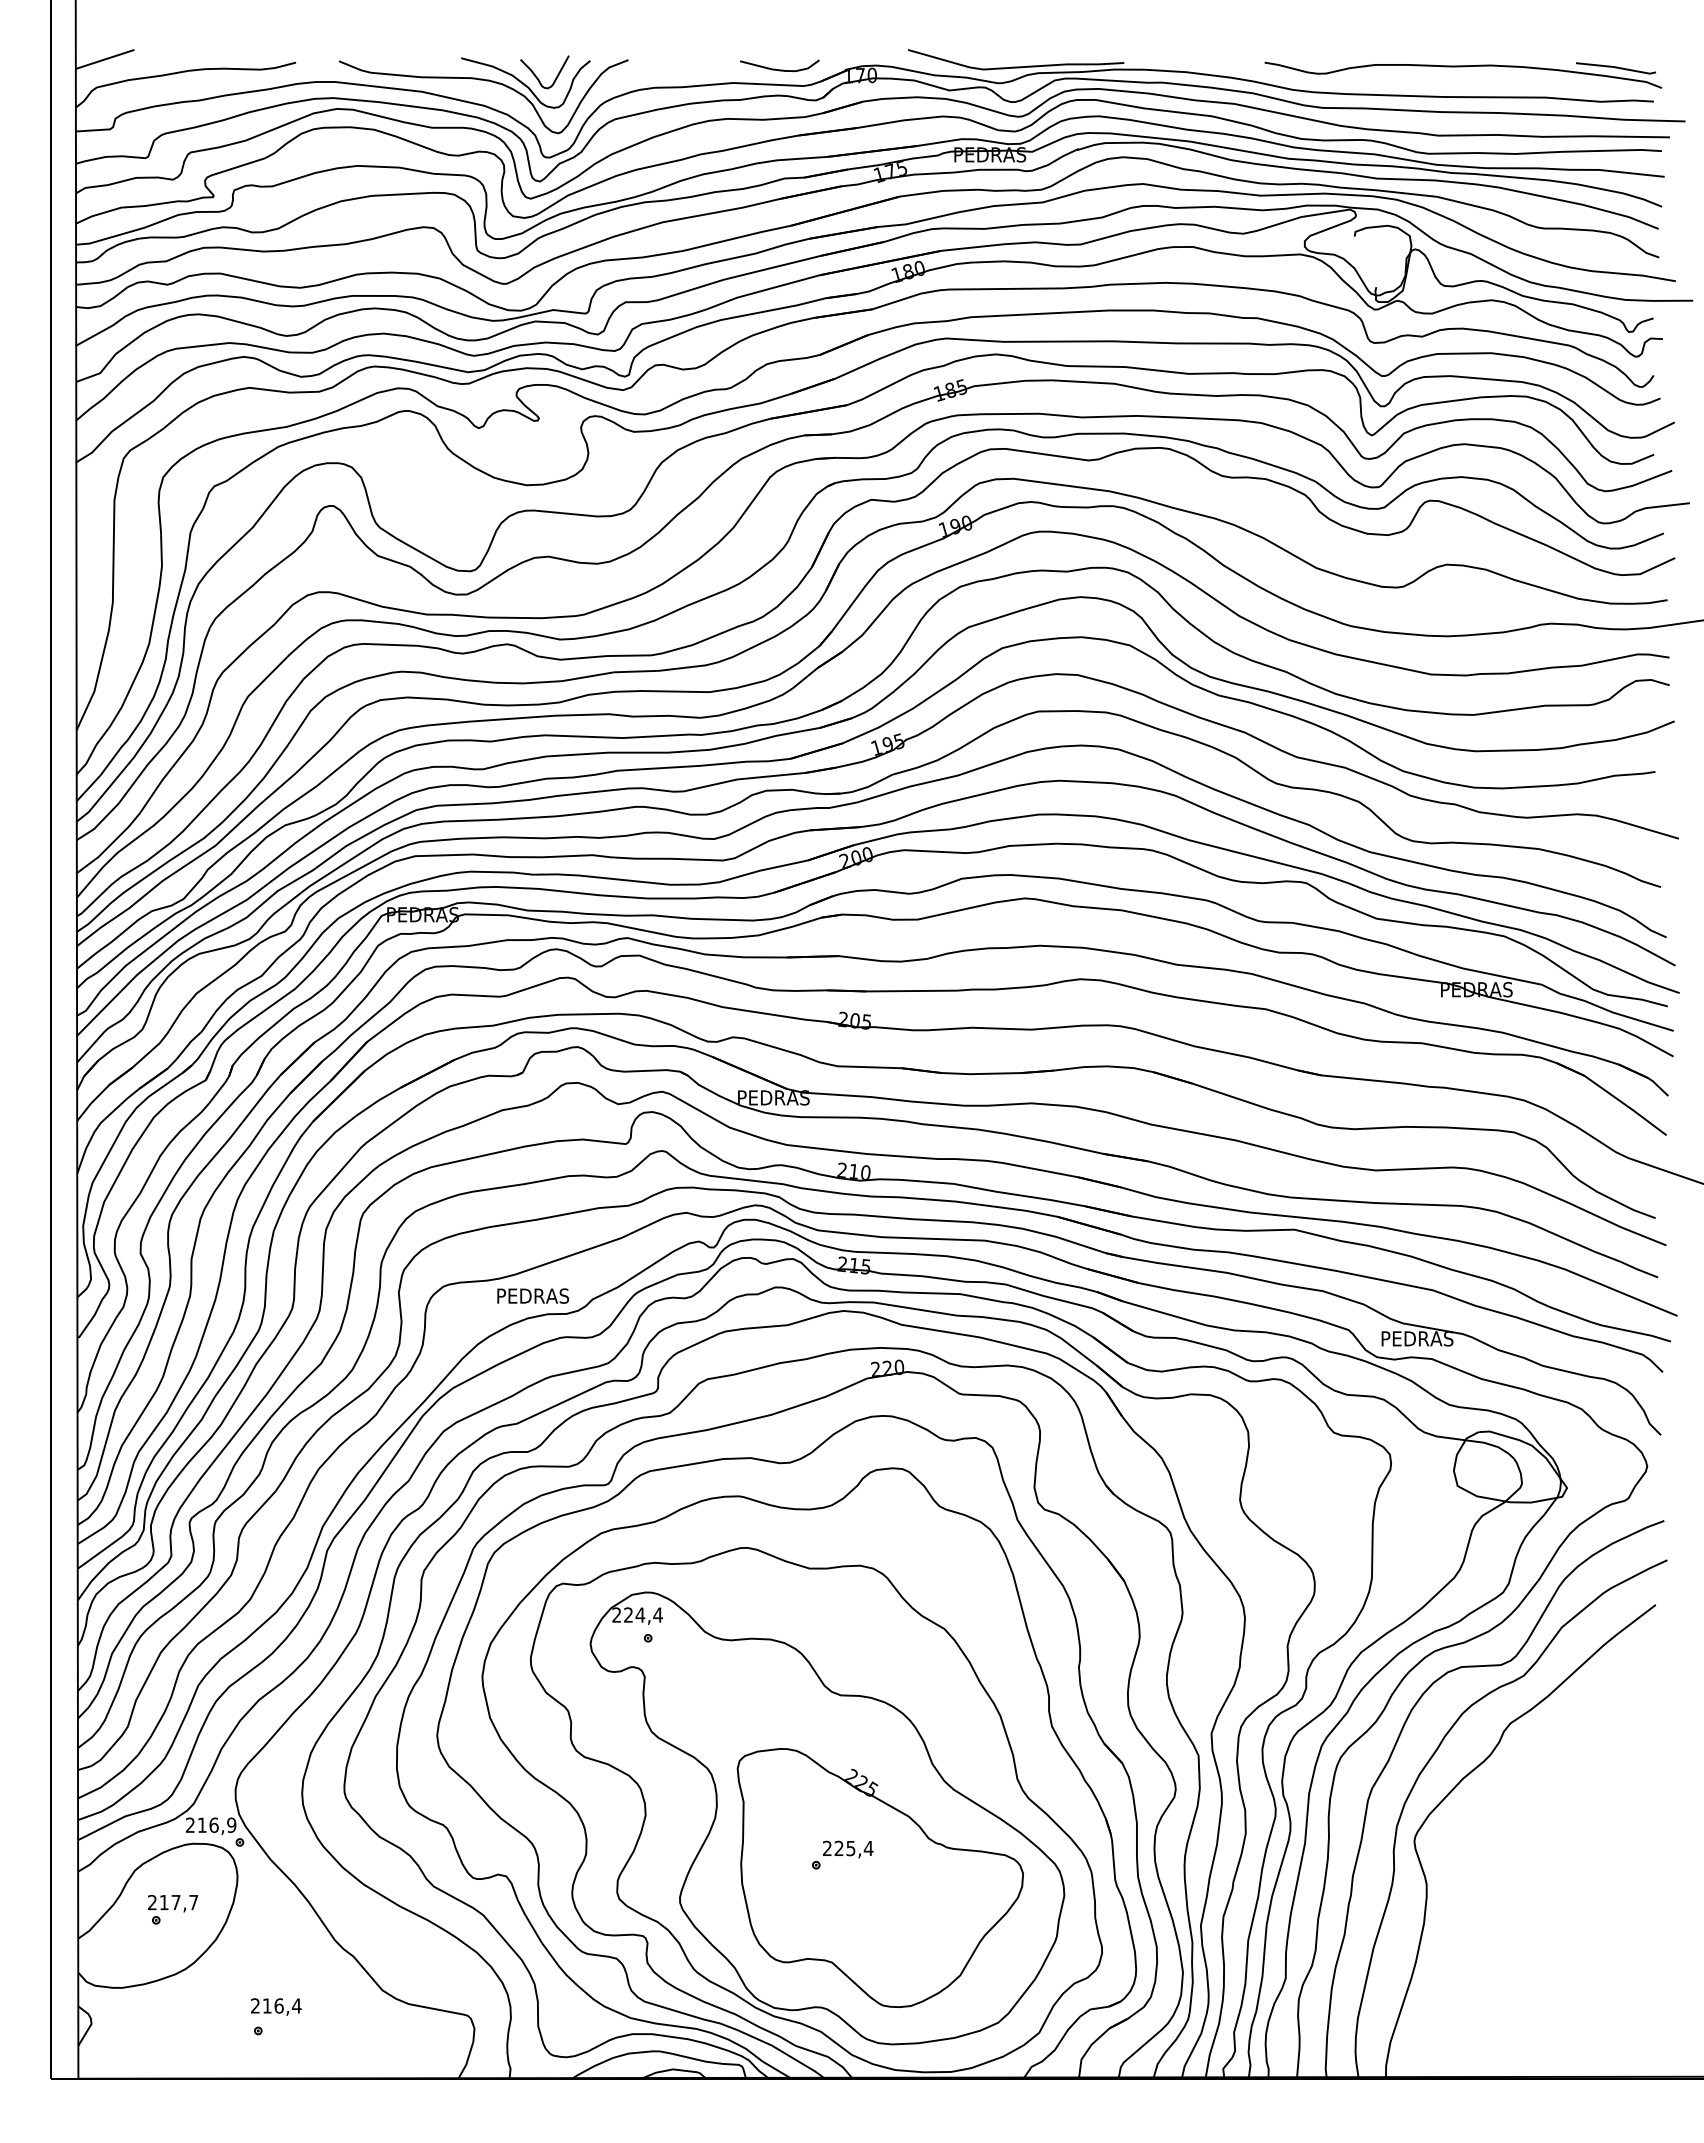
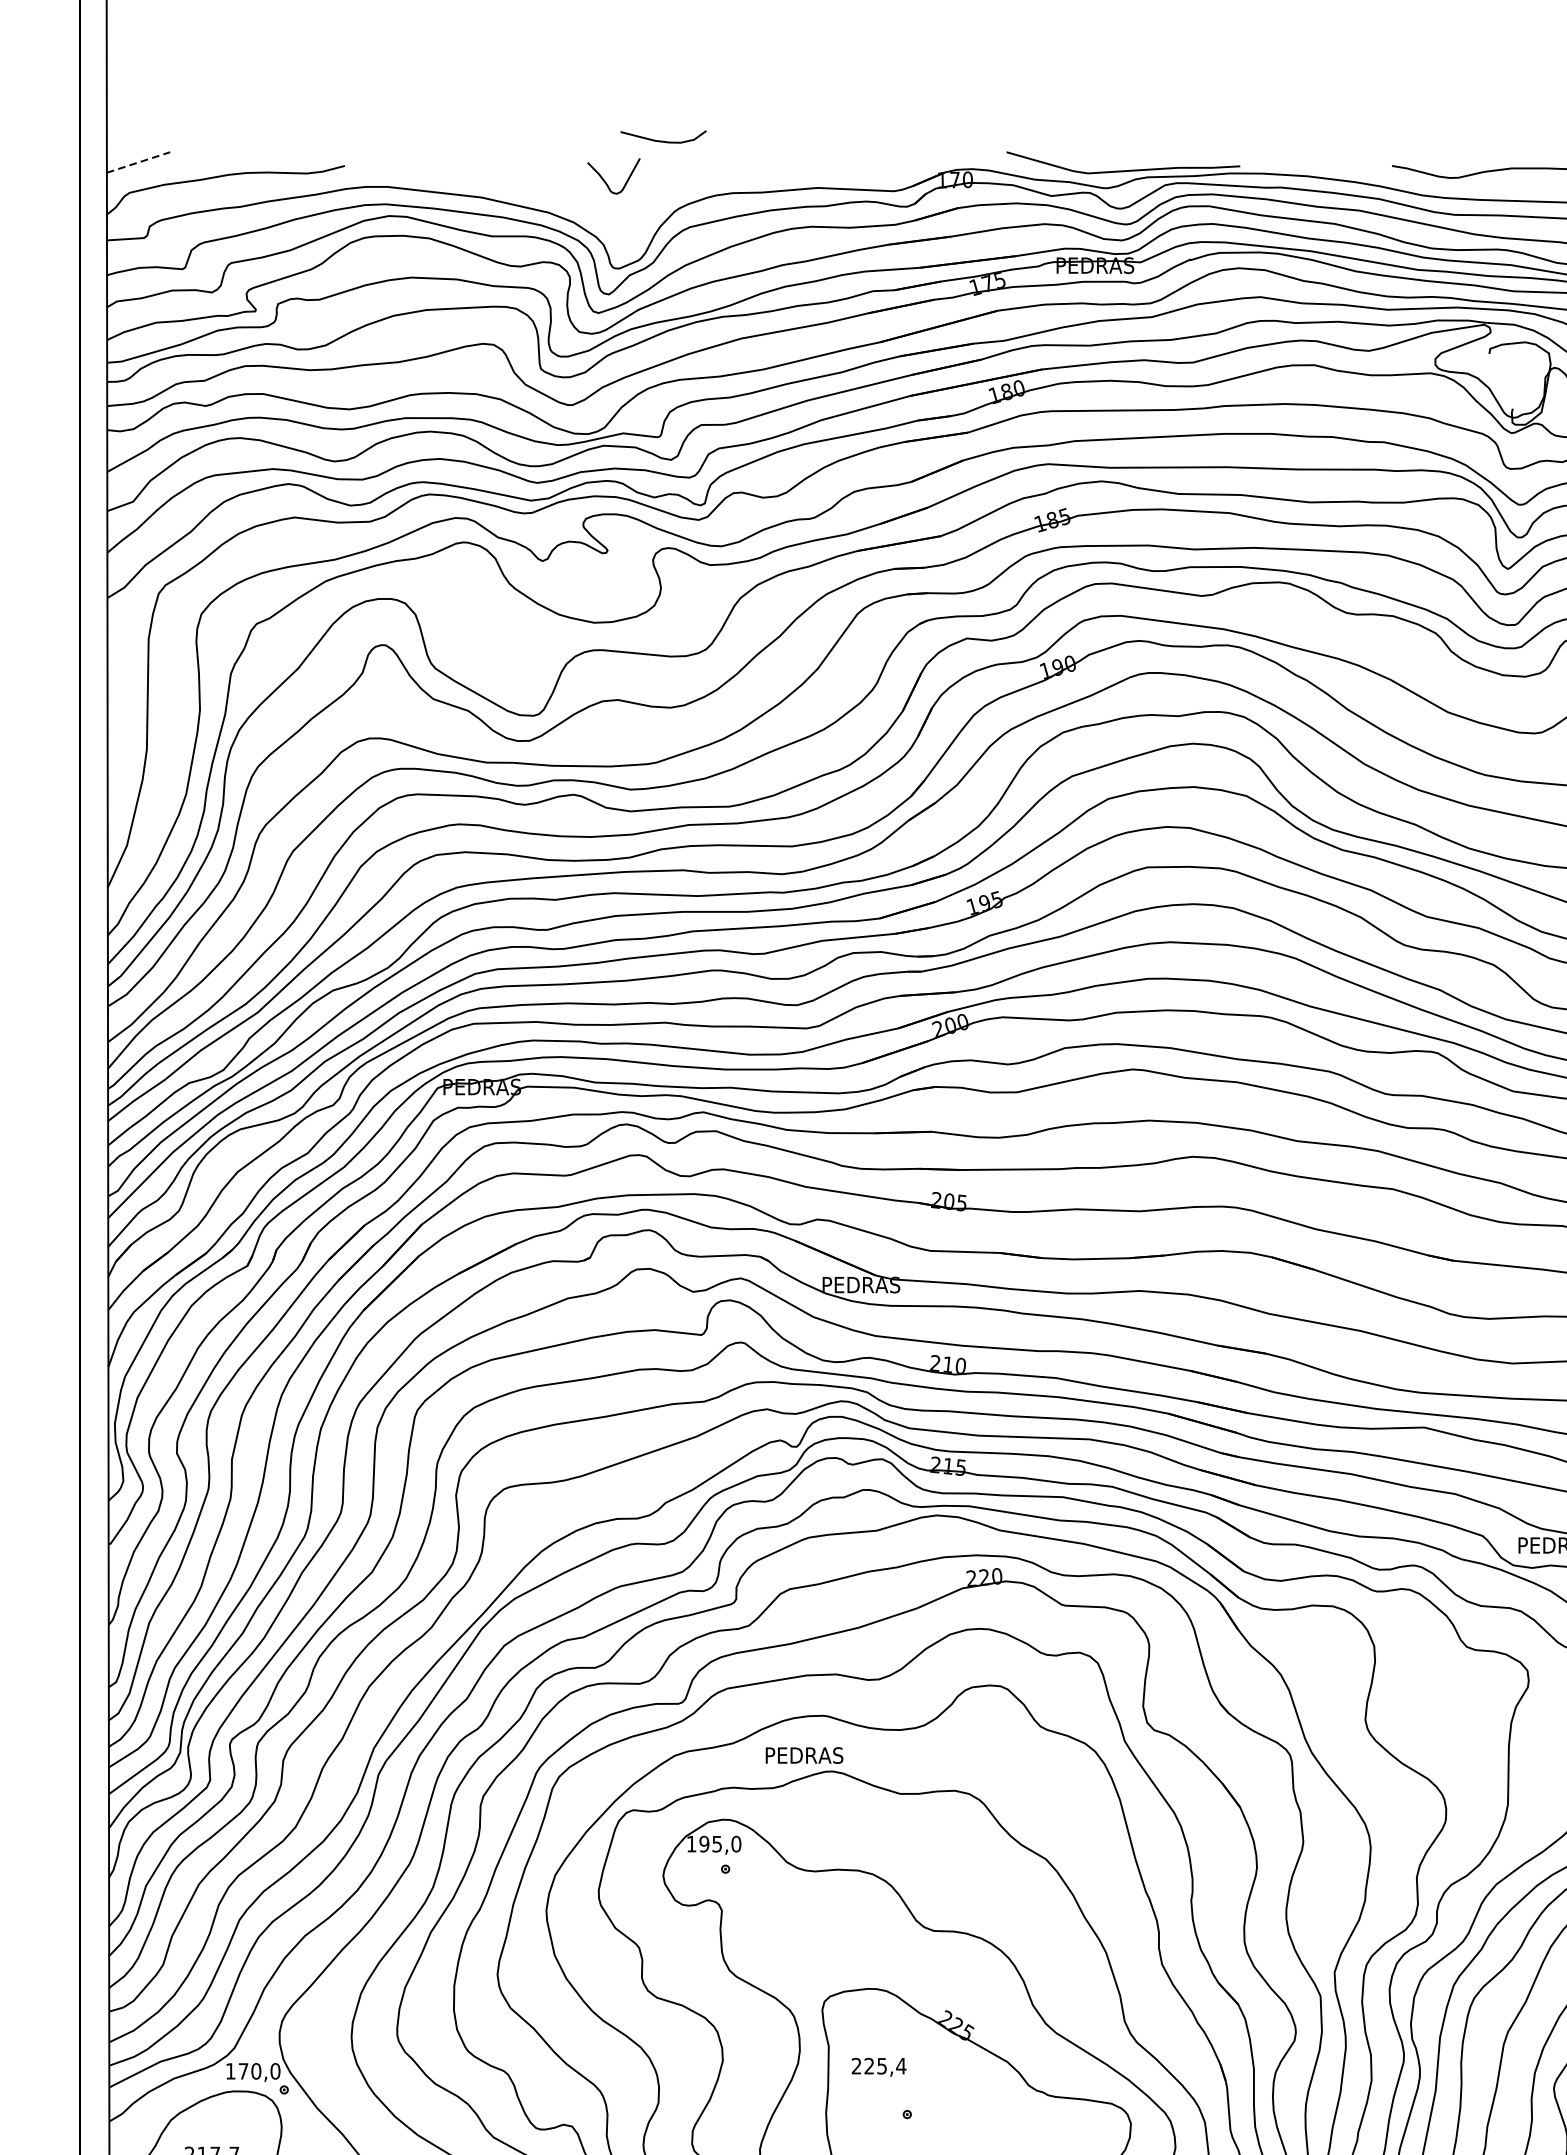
line: (105, 59) -> (138, 162), solid -> dashed
curve: (779, 69) -> (663, 140), moved
part: (486, 81) -> (550, 186), removed
text: (533, 1295) -> (804, 1754), moved
text: (637, 1614) -> (714, 1843), 224,4 -> 195,0
text: (211, 1824) -> (253, 2070), 216,9 -> 170,0
text: (847, 1849) -> (878, 2067), moved

